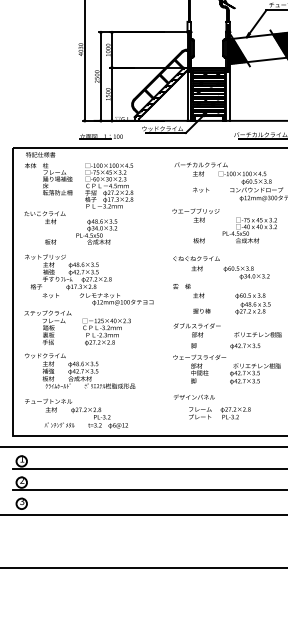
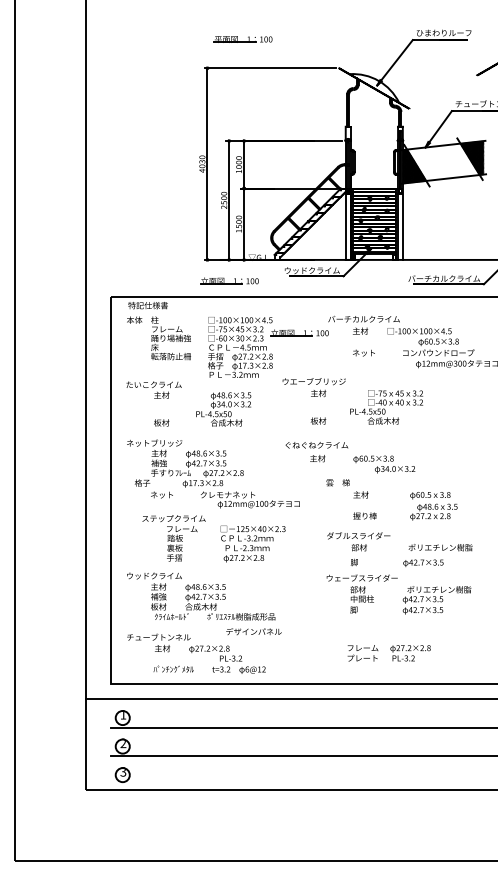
part: (153, 174) -> (299, 332), added
text: (224, 226) -> (352, 401), moved
text: (221, 267) -> (350, 457), moved
text: (77, 327) -> (213, 538), moved
text: (194, 397) -> (253, 631), moved

